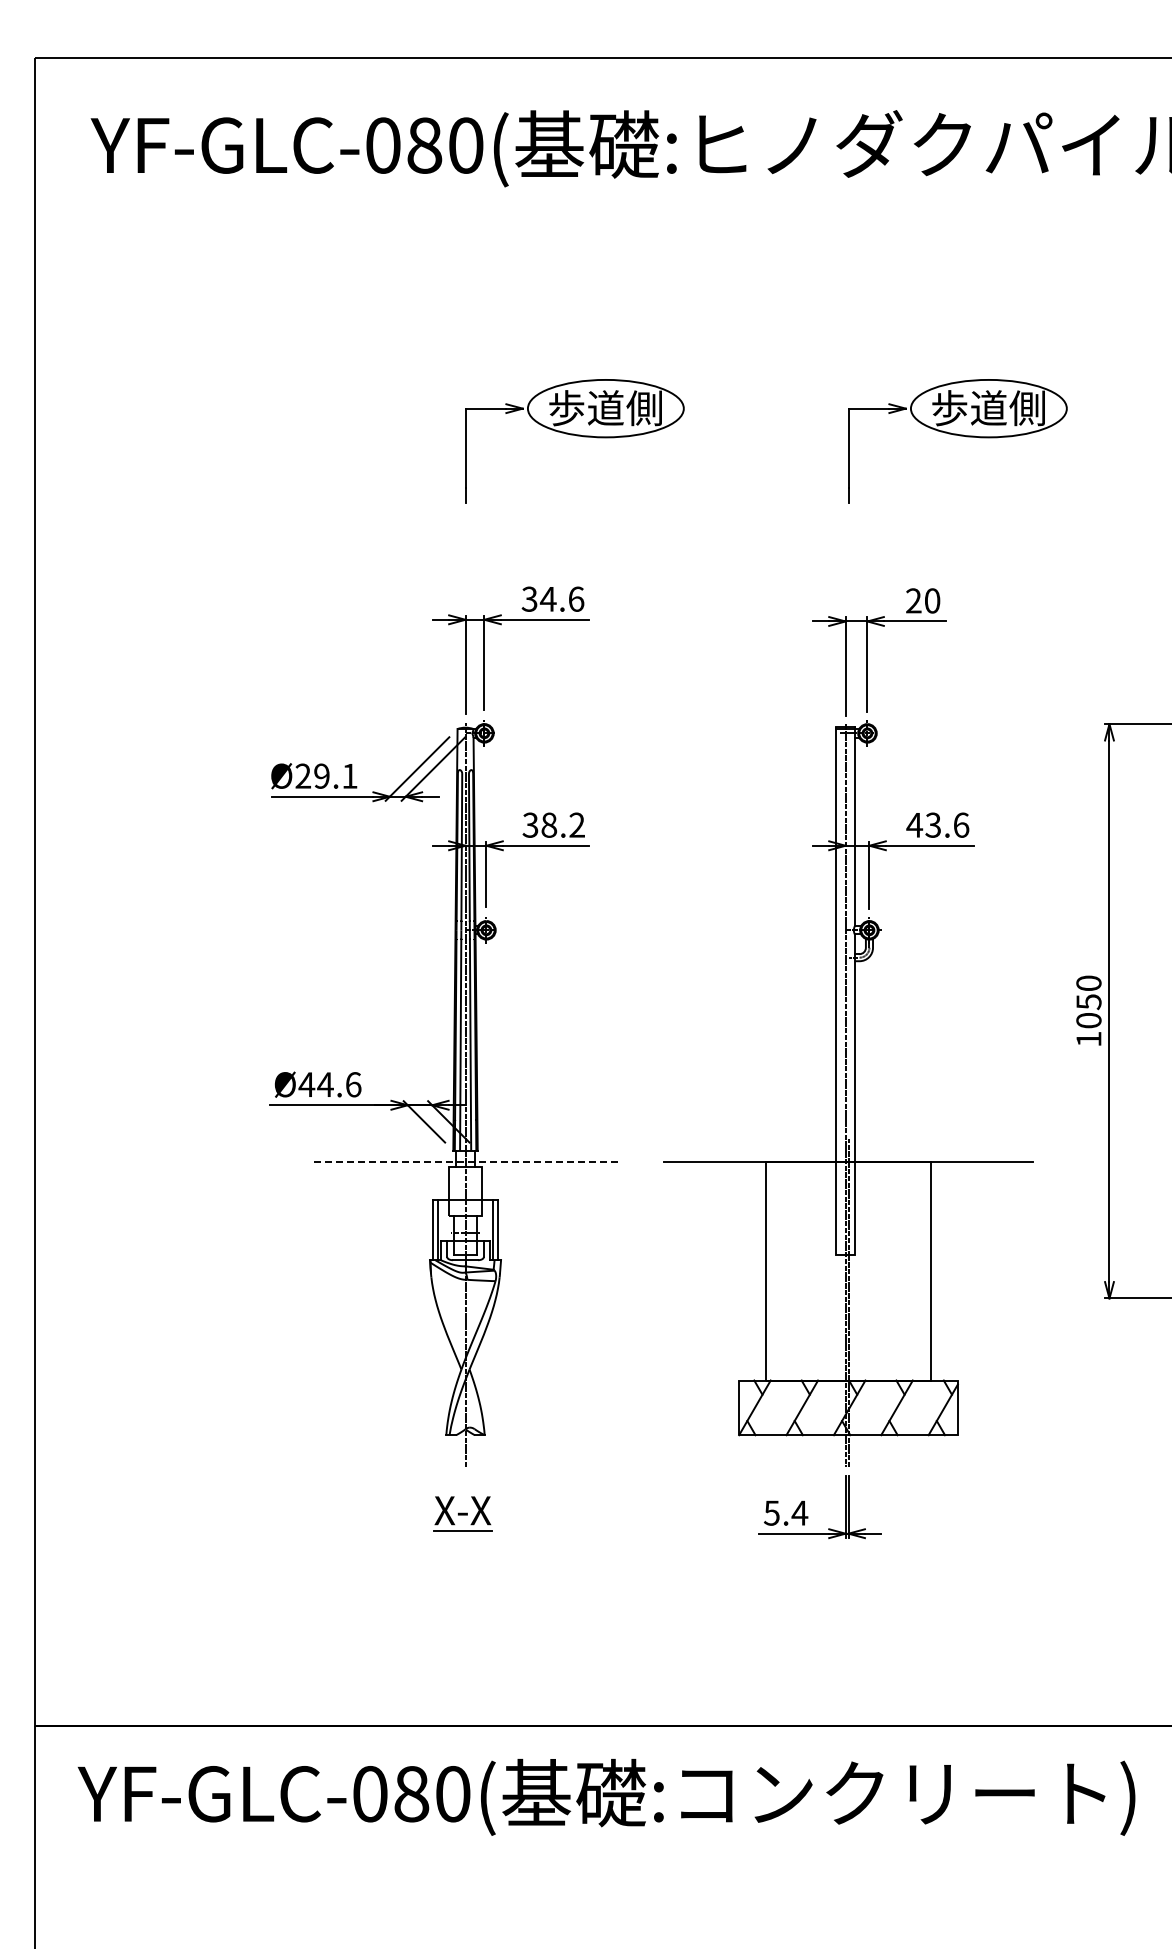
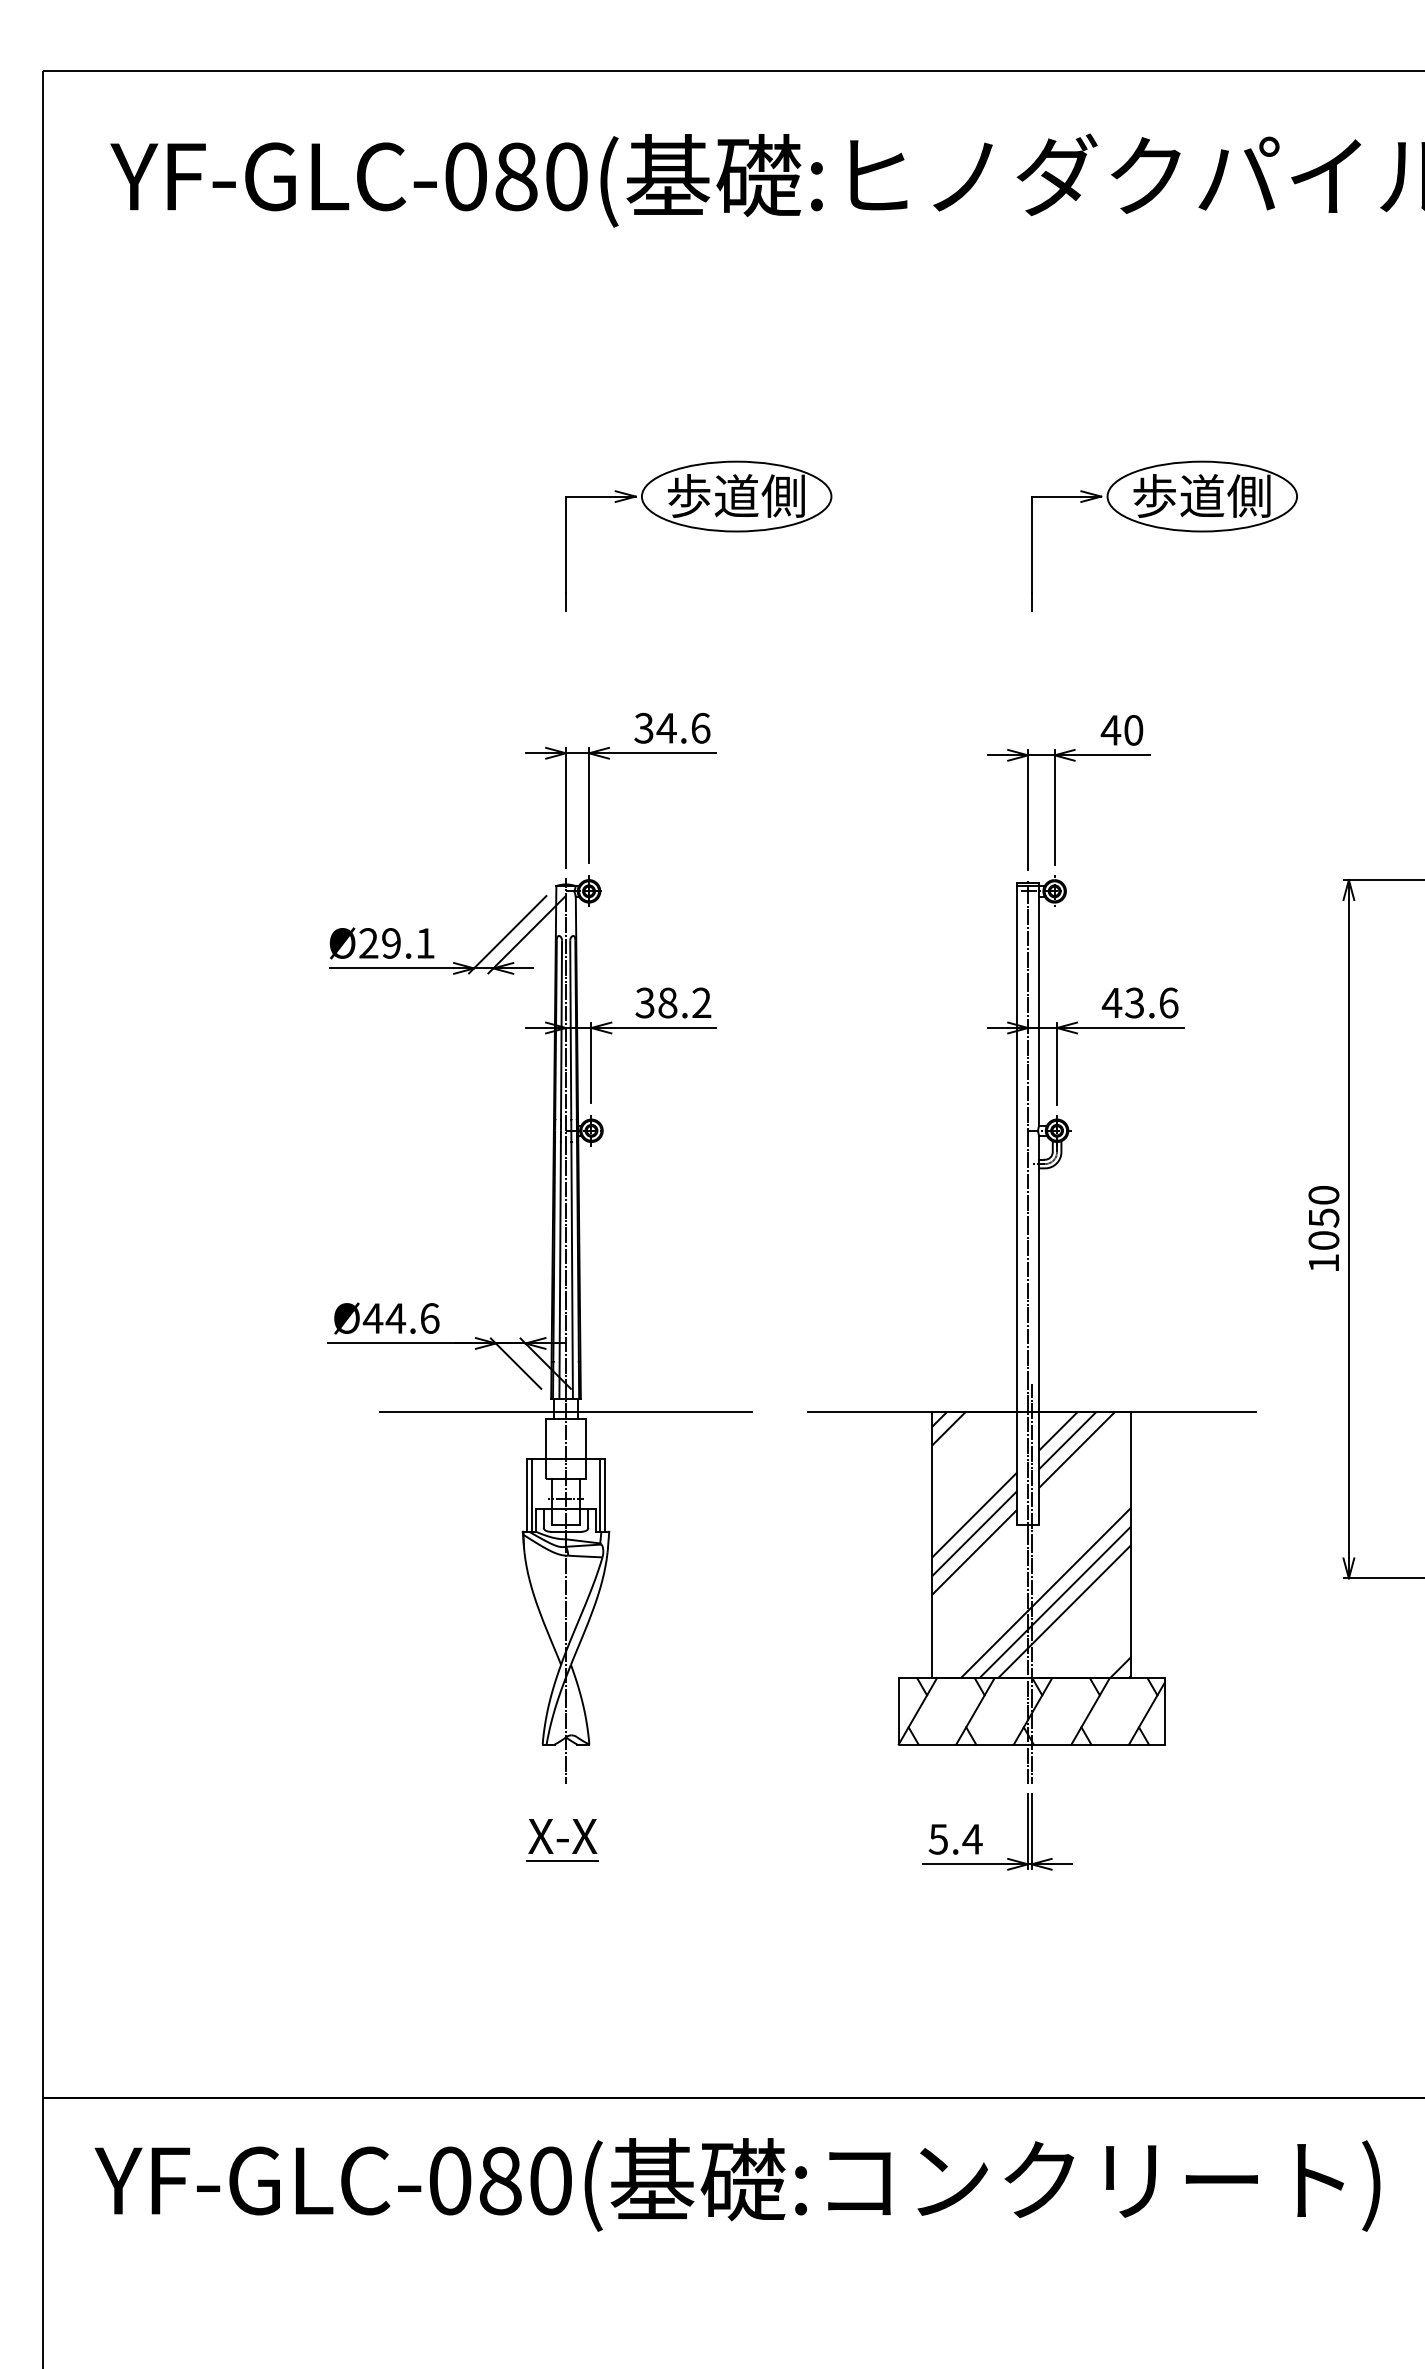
text: (913, 600) -> (1110, 729), 20 -> 40
line: (465, 1161) -> (566, 1411), dashed -> solid
hatch: (848, 1270) -> (1031, 1544), added

